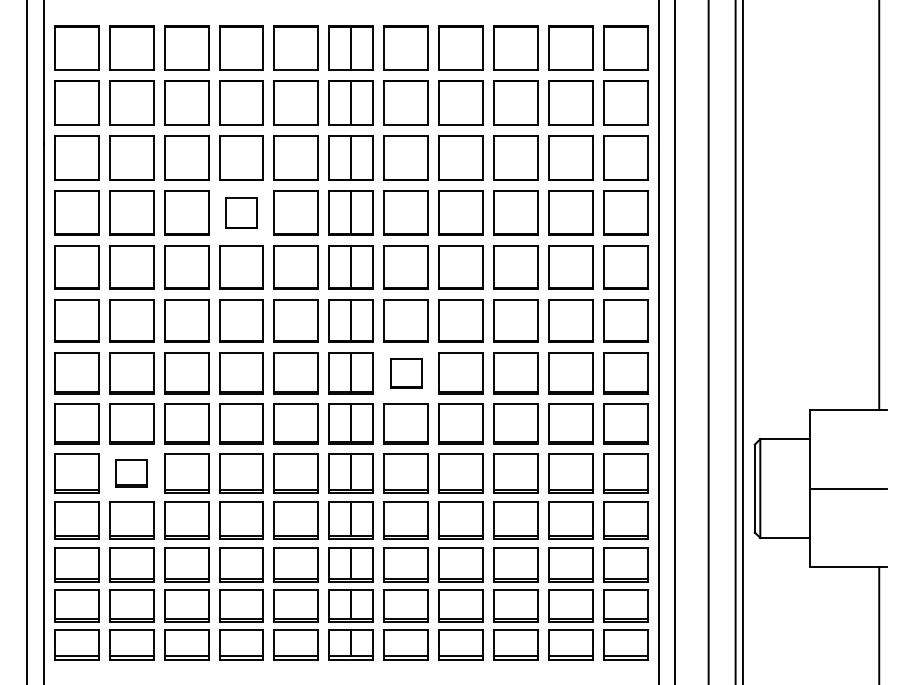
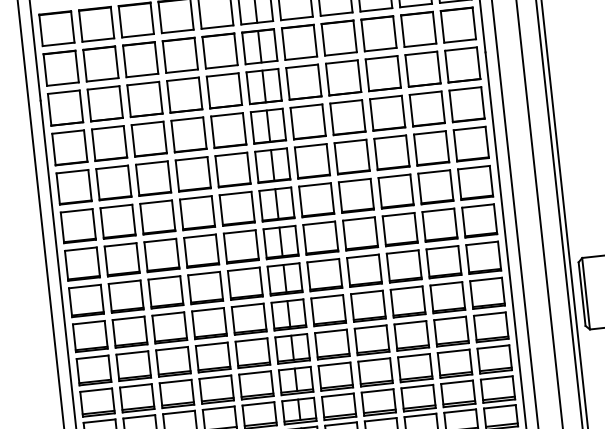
part: (241, 212) -> (189, 134), size x1.43
part: (405, 373) -> (320, 238), size x1.43
part: (131, 473) -> (129, 332), size x1.43

